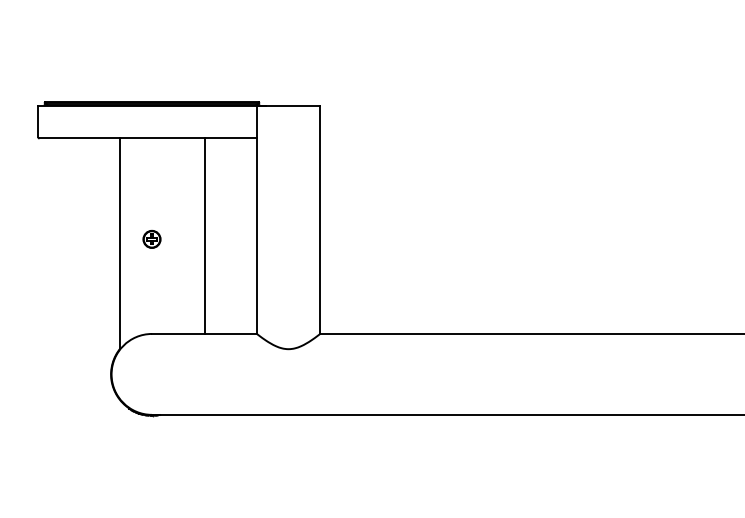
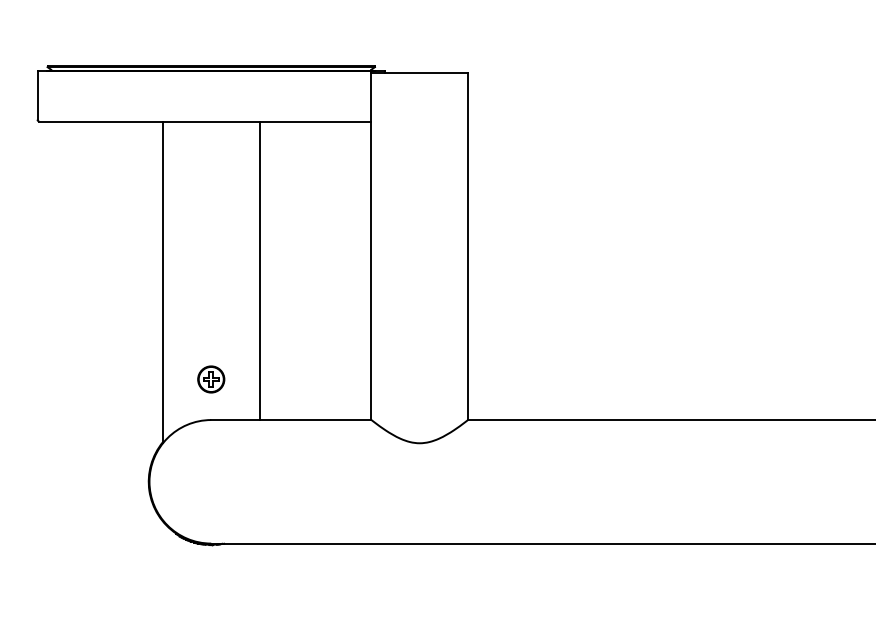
line: (204, 235) -> (259, 269), moved
part: (151, 239) -> (210, 379), moved

